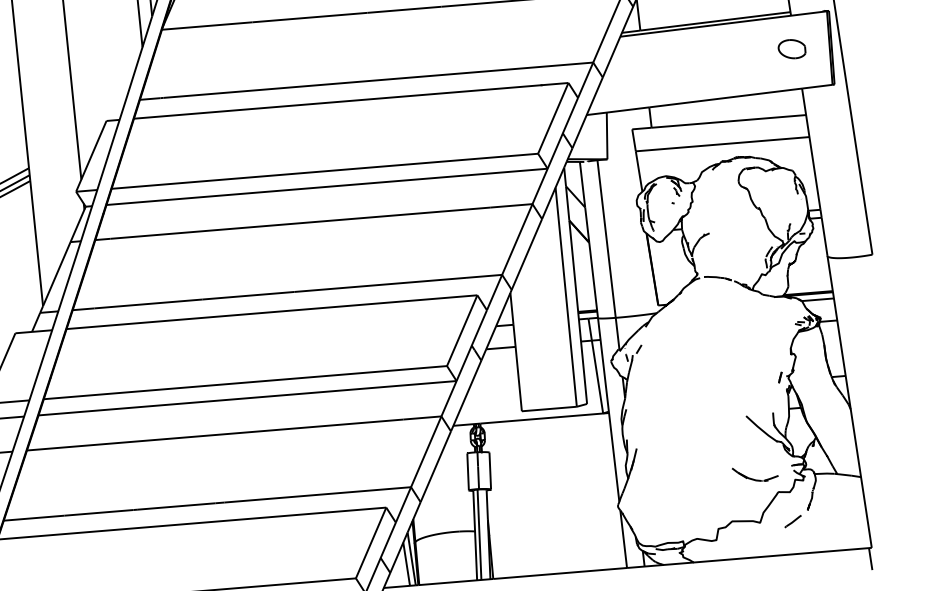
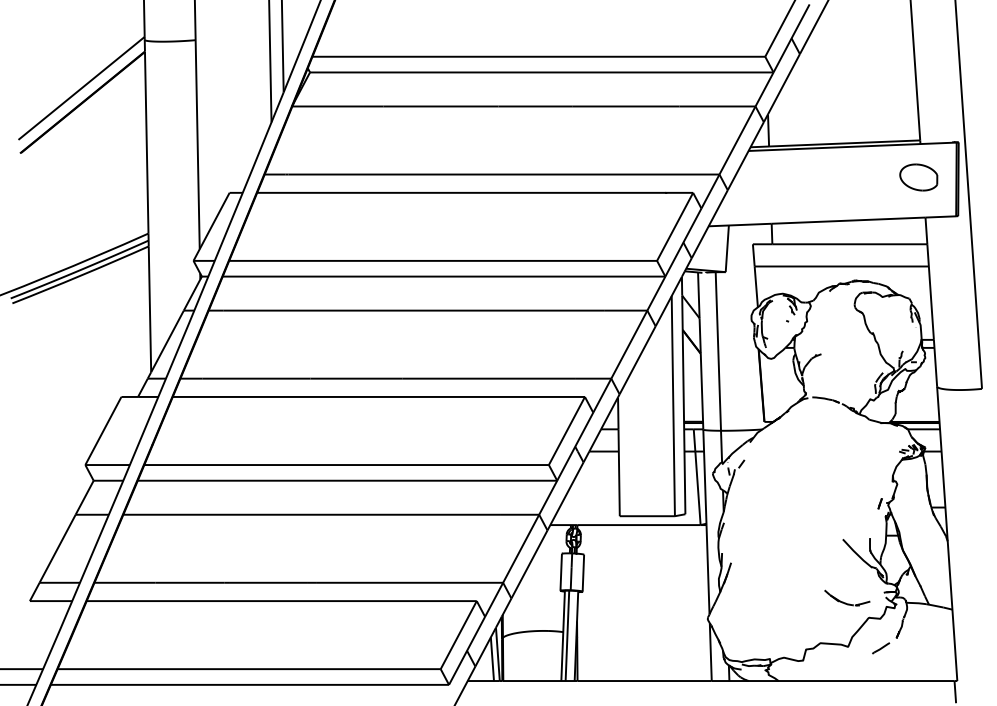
part: (791, 49) -> (918, 177), size x1.4

